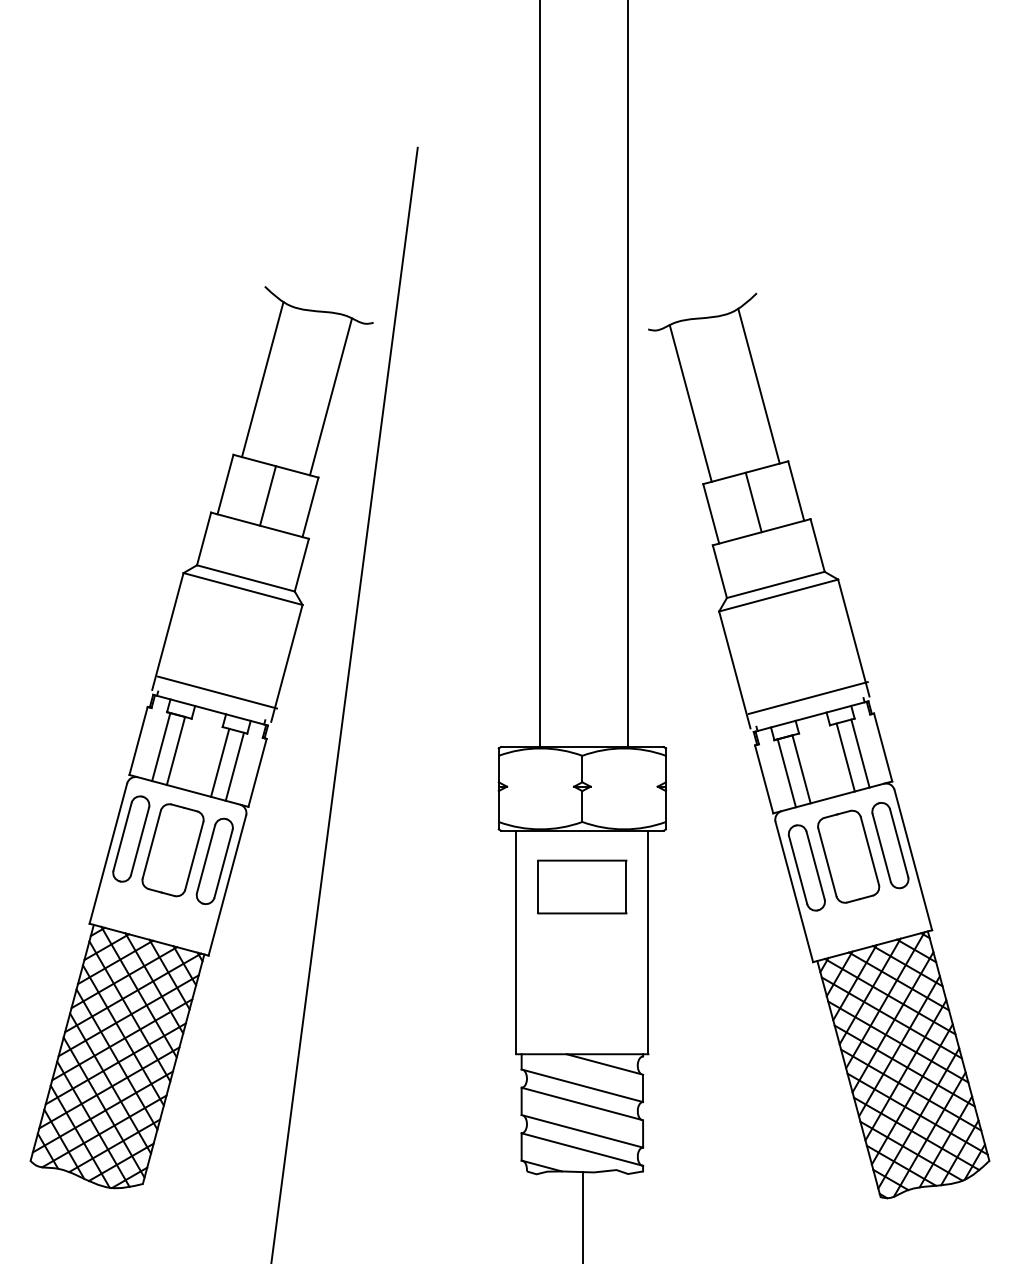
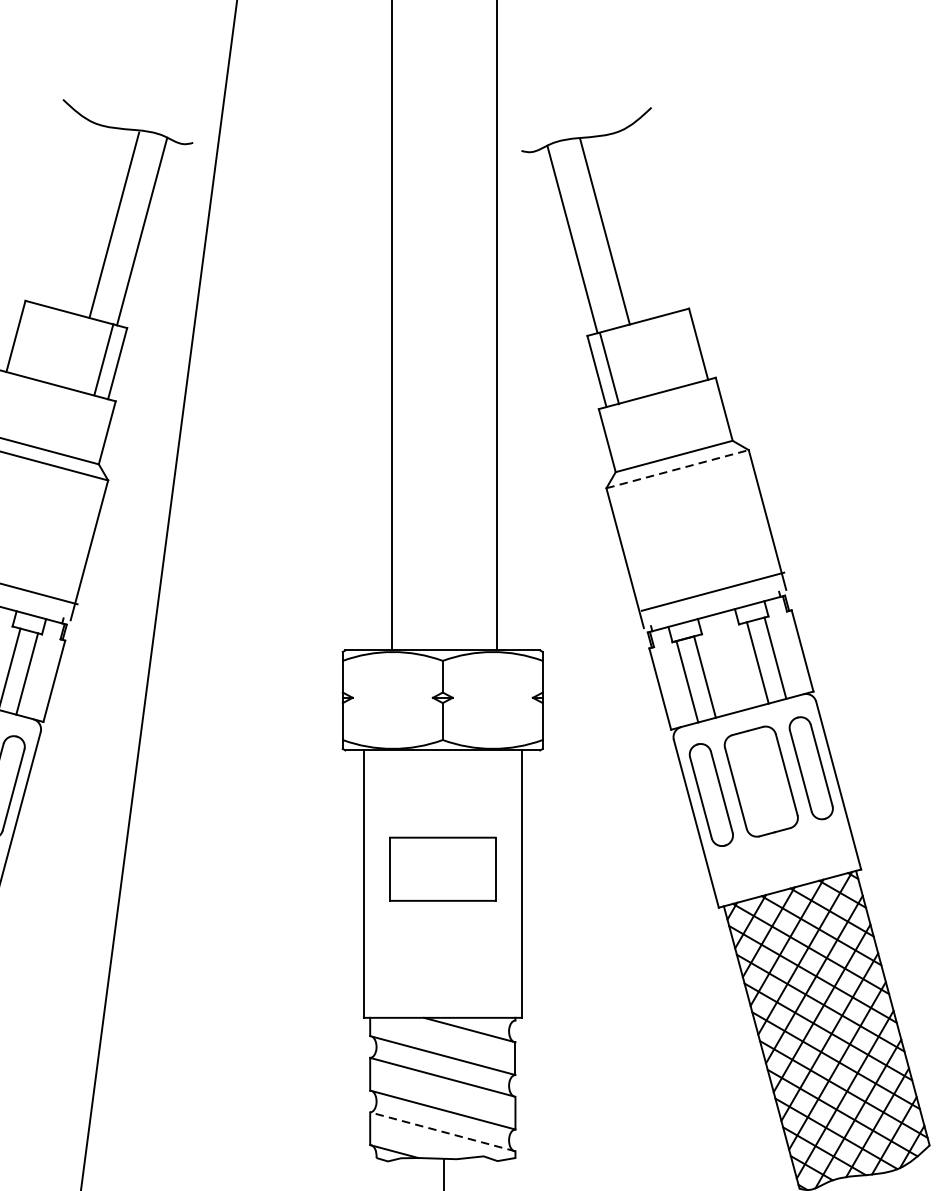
line: (262, 379) -> (114, 225), moved
line: (758, 385) -> (604, 231), moved
line: (267, 495) -> (103, 359), moved
line: (753, 502) -> (609, 368), moved
line: (778, 595) -> (677, 469), solid -> dashed
part: (582, 886) -> (442, 868), moved
line: (582, 1149) -> (442, 1131), solid -> dashed

